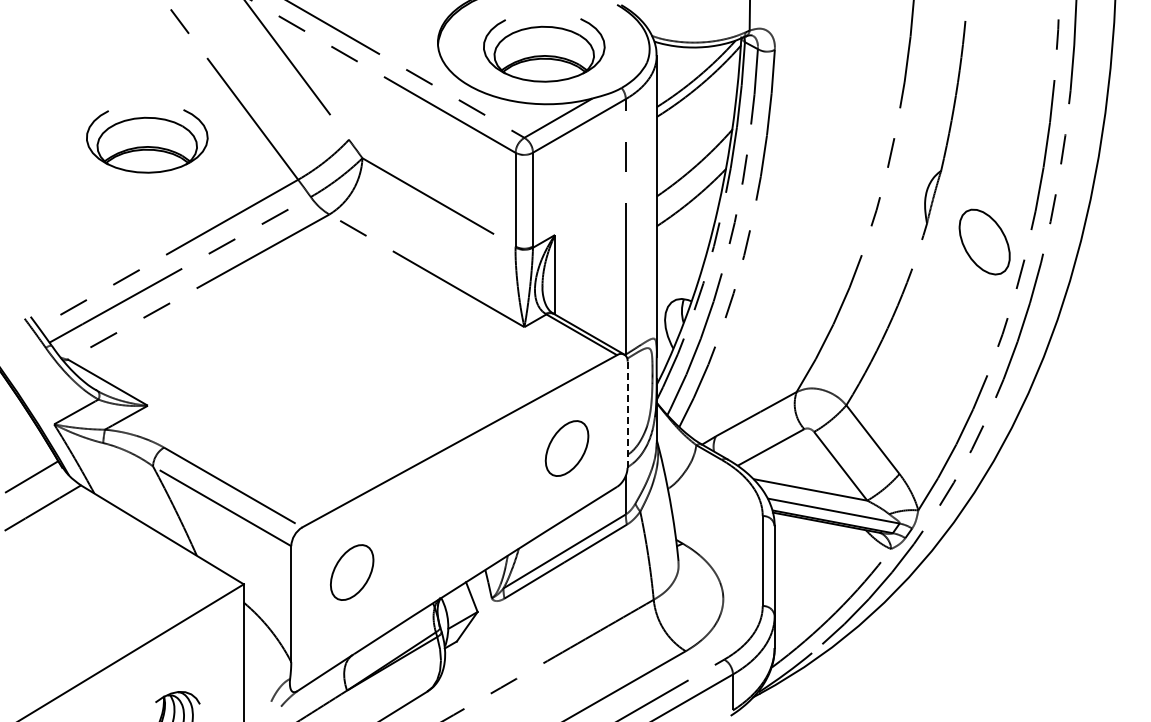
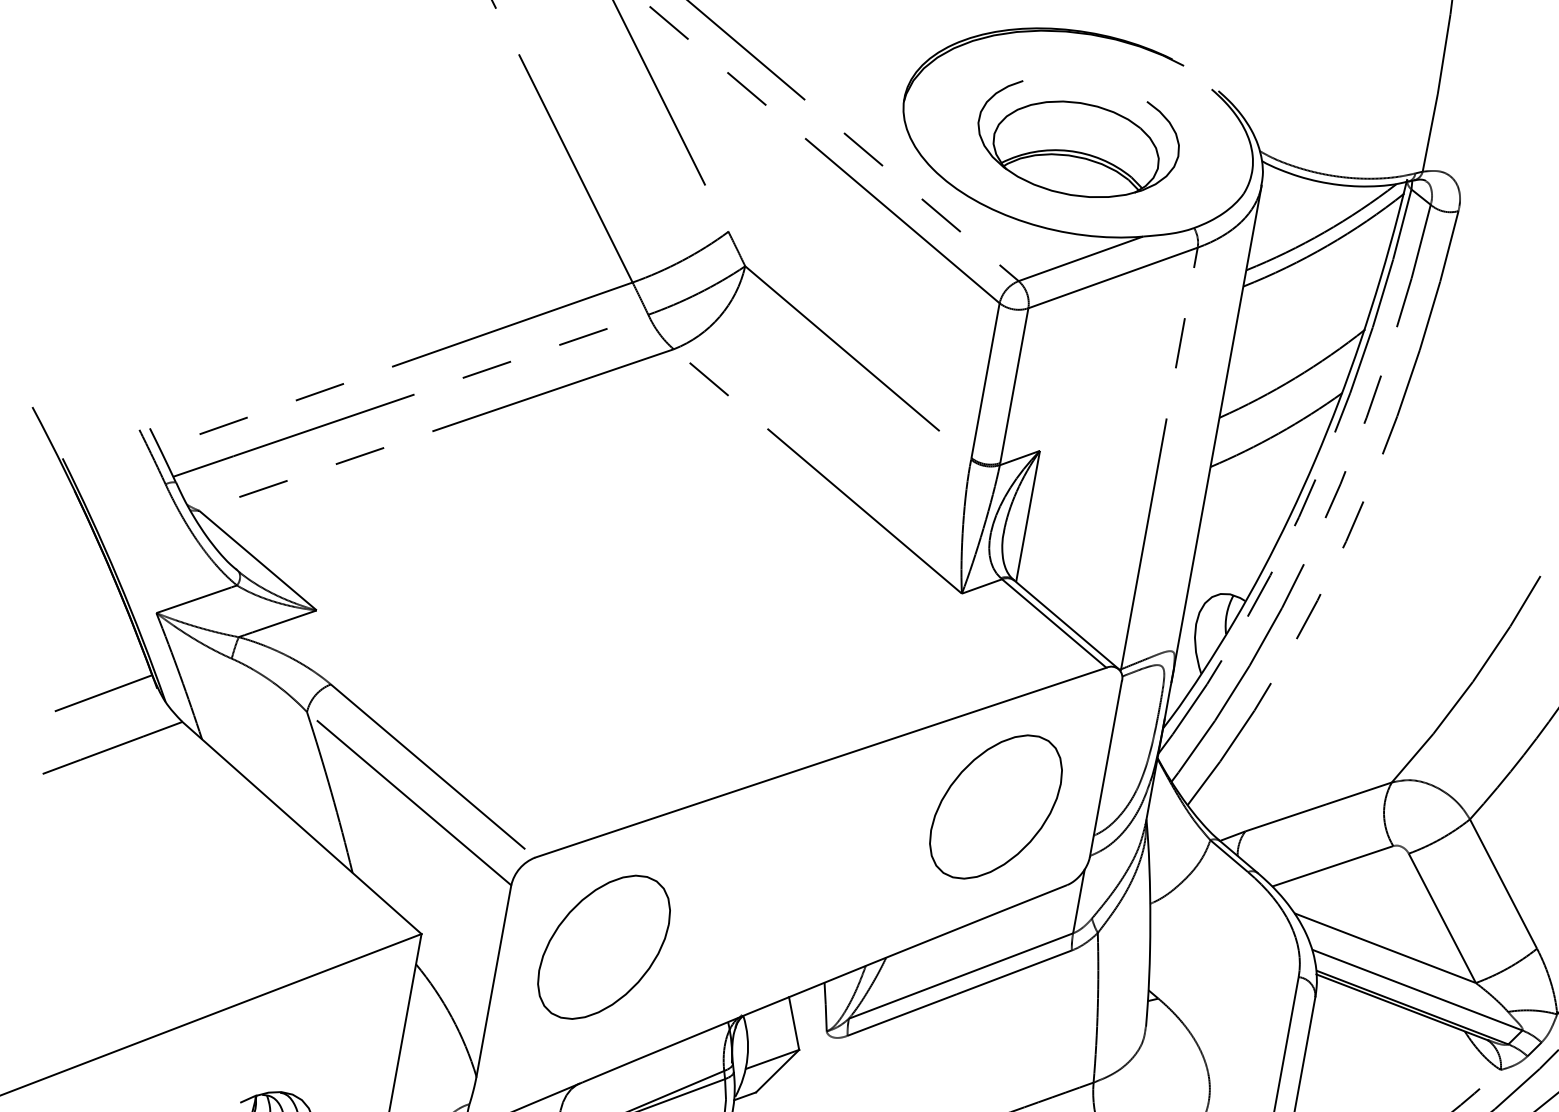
part: (147, 141) -> (395, 174), removed
line: (627, 415) -> (1105, 770), dashed -> solid
part: (566, 448) -> (994, 806), size x1.67
part: (351, 572) -> (602, 946), size x1.67

